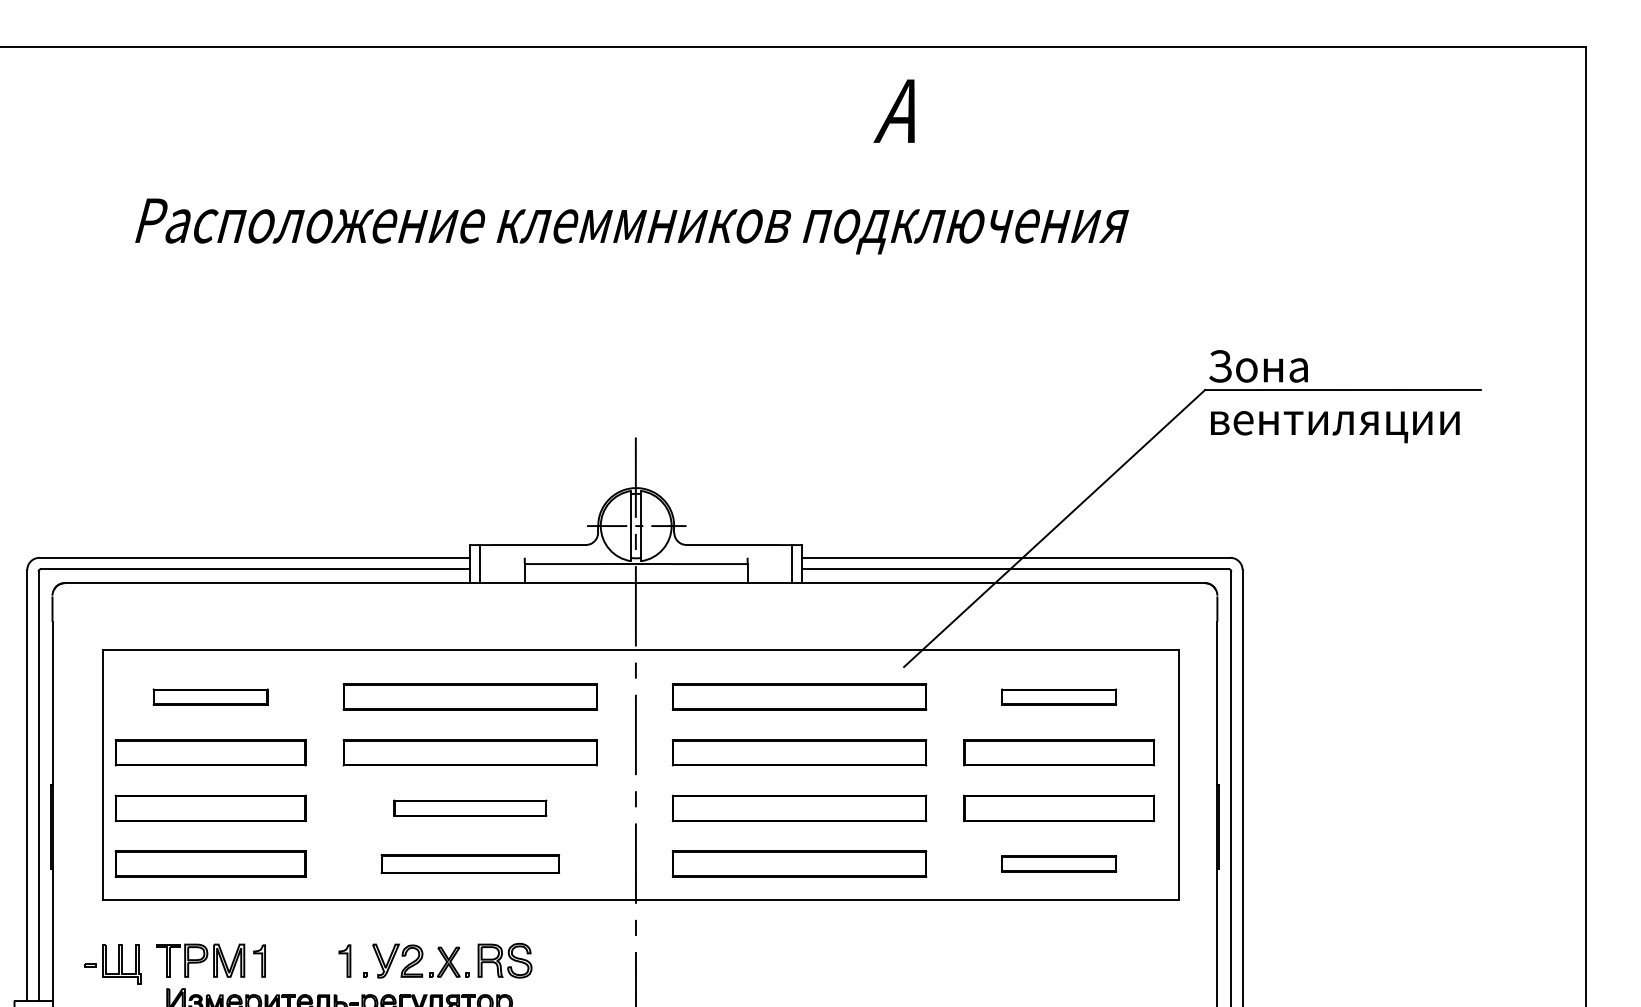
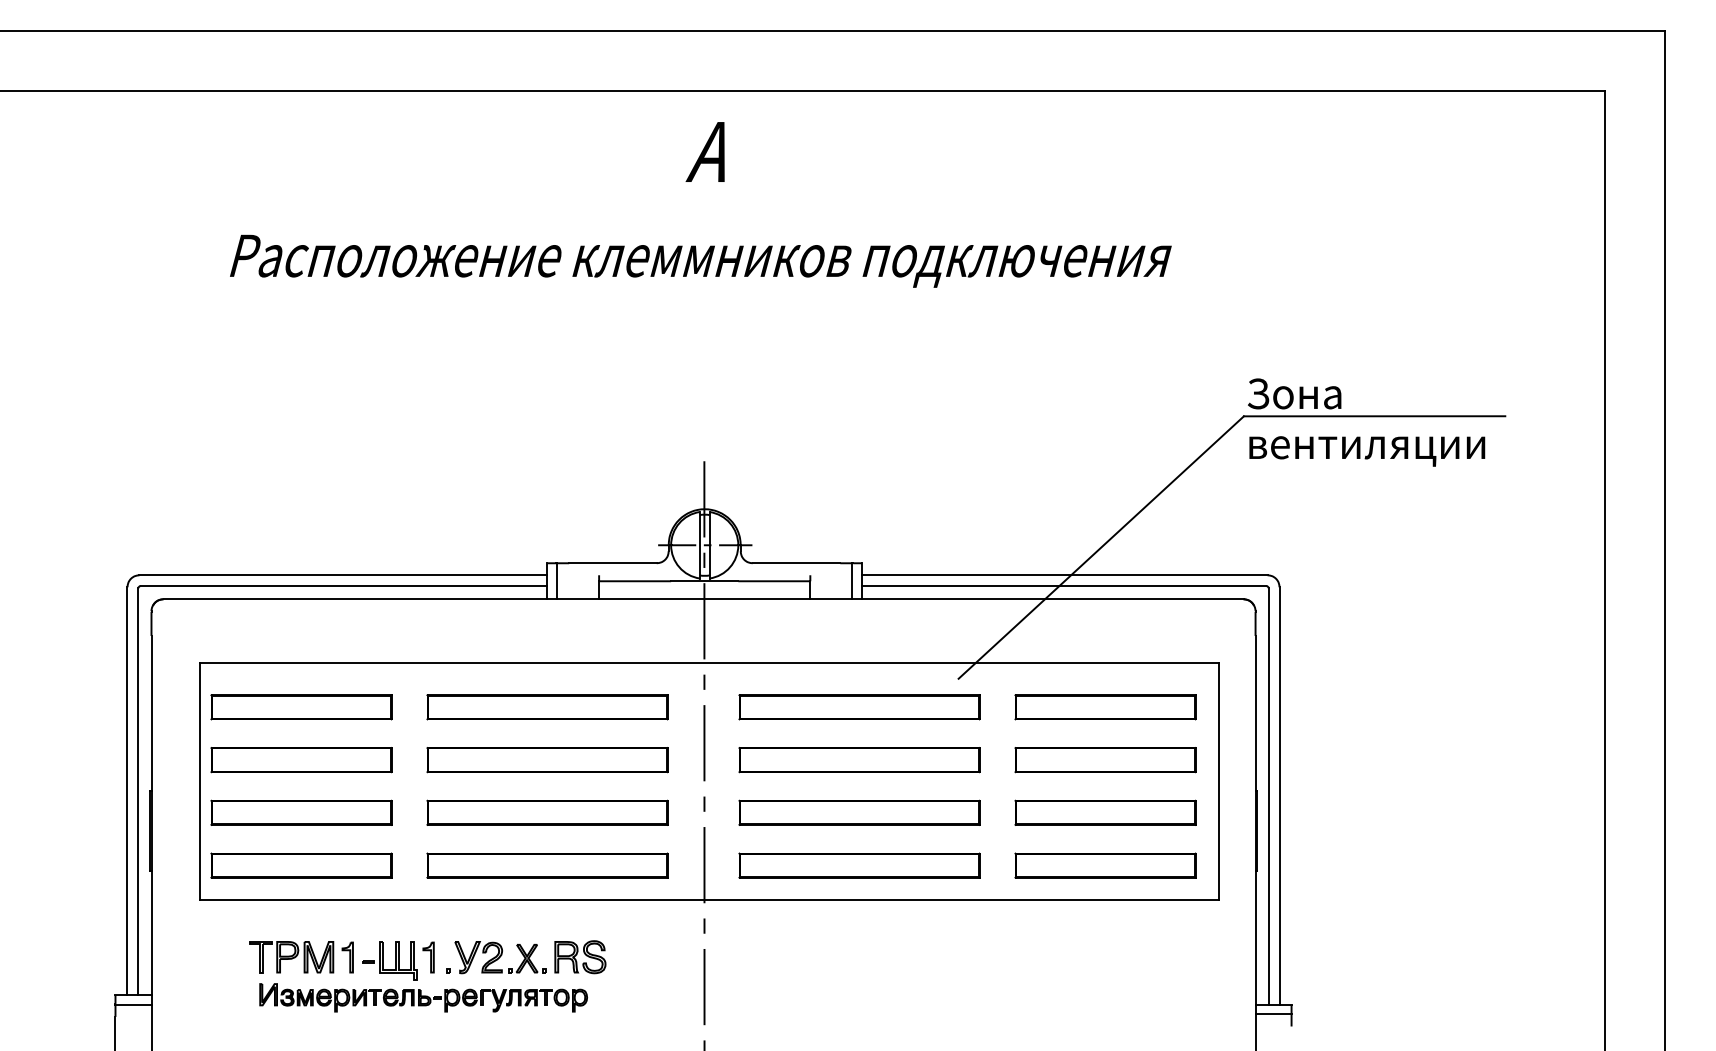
text: (893, 110) -> (704, 151), moved
part: (210, 697) -> (301, 707), size x1.67
part: (1059, 697) -> (1105, 707), size x1.67
part: (470, 808) -> (547, 812), size x1.67
part: (470, 863) -> (547, 865), size x1.43
part: (1059, 863) -> (1105, 865), size x1.67
part: (112, 964) -> (389, 960), moved

